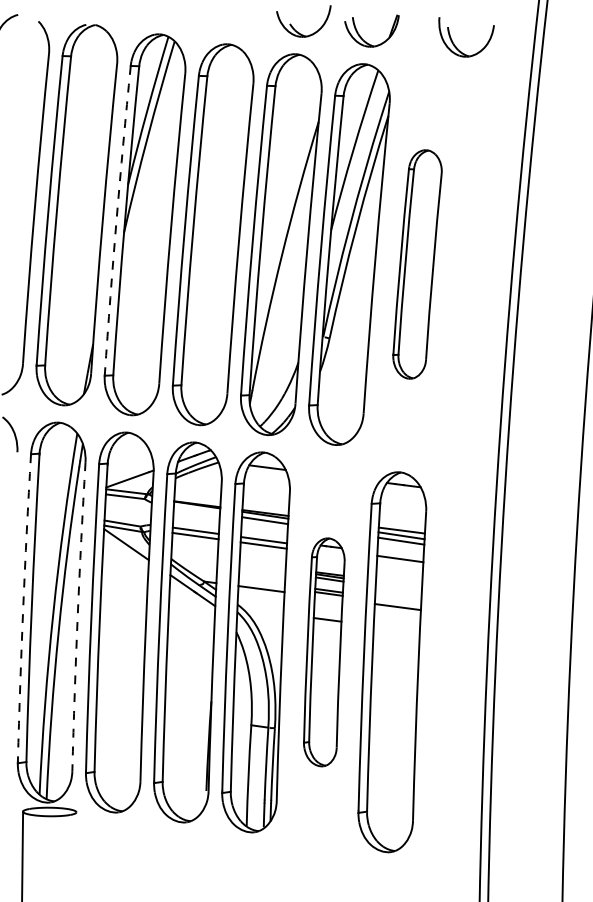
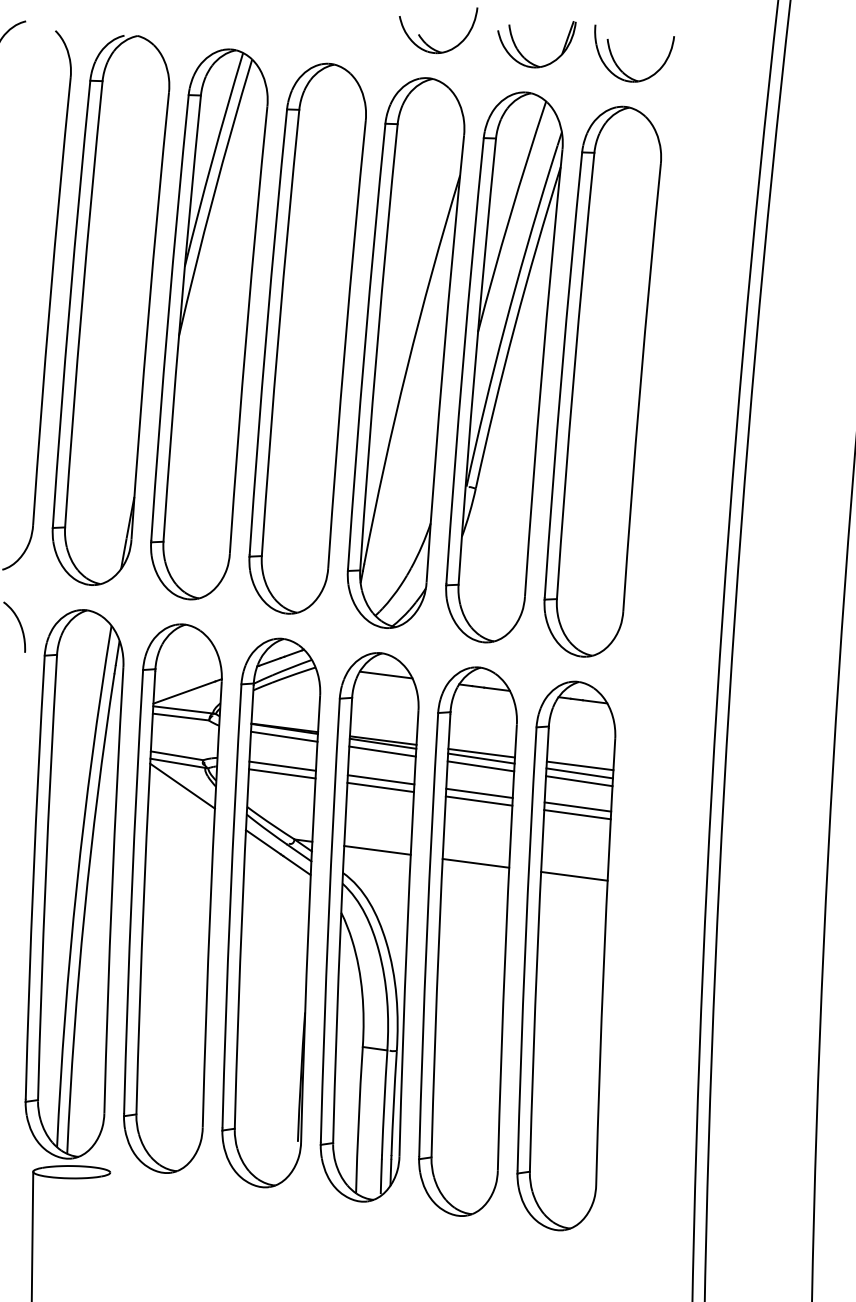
part: (454, 43) -> (617, 62), moved
arc: (116, 220) -> (168, 318), dashed -> solid
part: (417, 264) -> (602, 381), size x1.67
line: (196, 509) -> (283, 735), added
line: (400, 564) -> (578, 814), added
arc: (23, 607) -> (33, 876), dashed -> solid
arc: (77, 616) -> (111, 889), dashed -> solid
part: (324, 652) -> (468, 941), size x1.67

